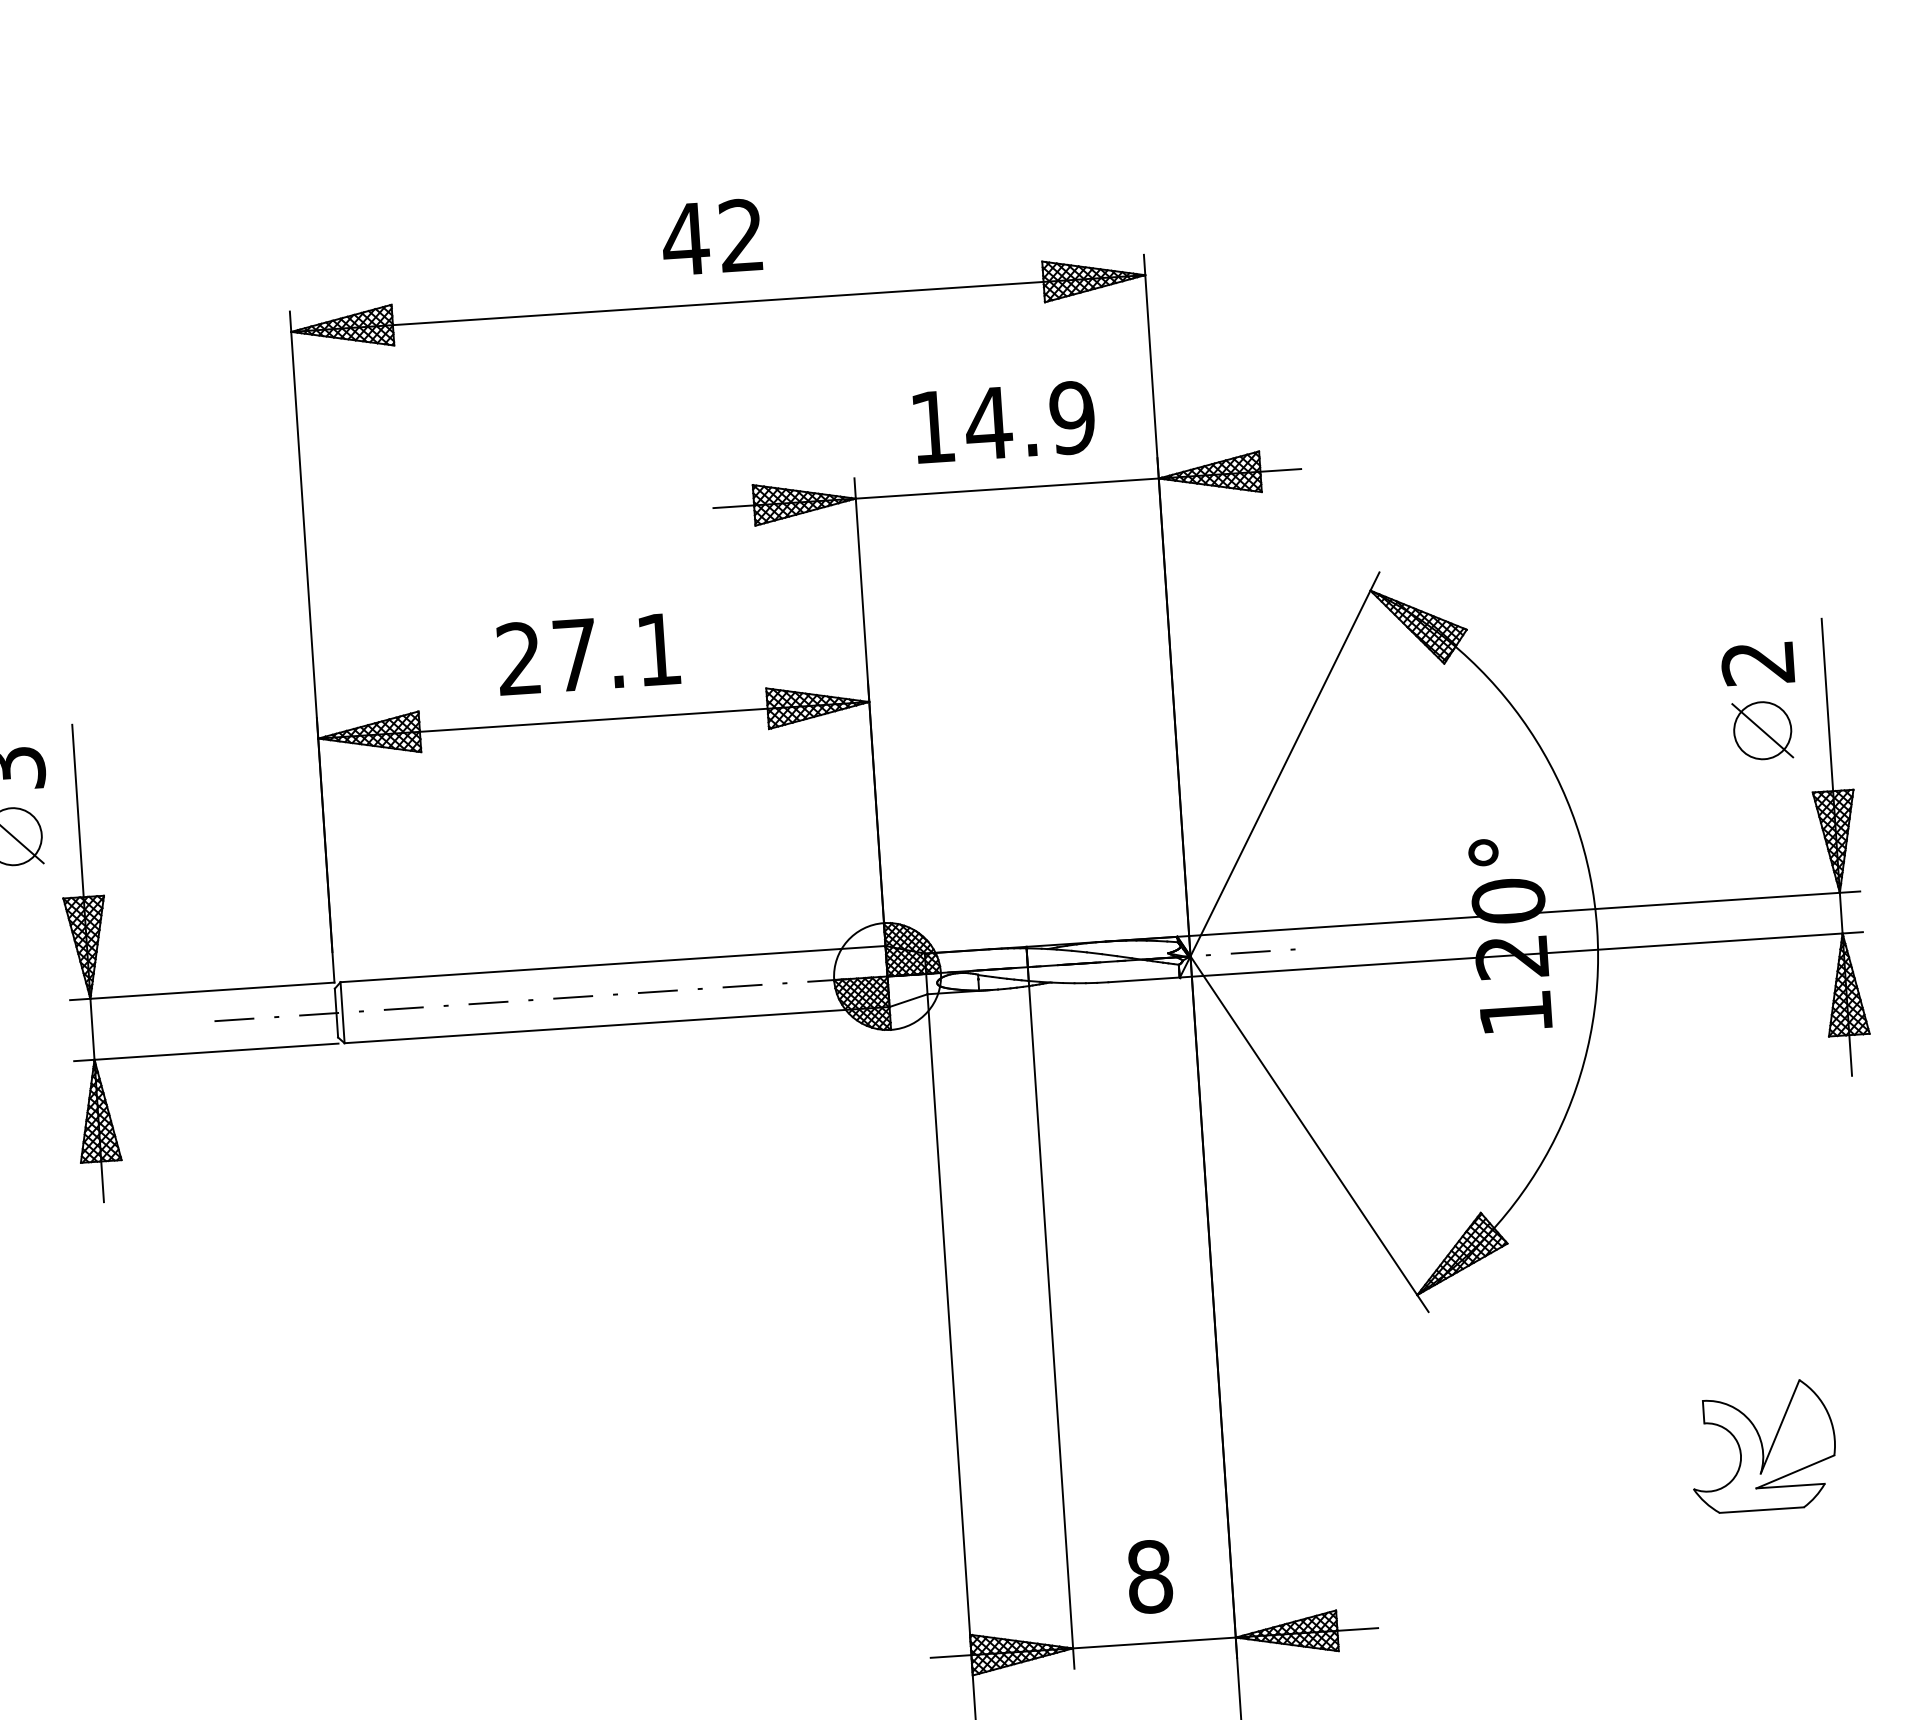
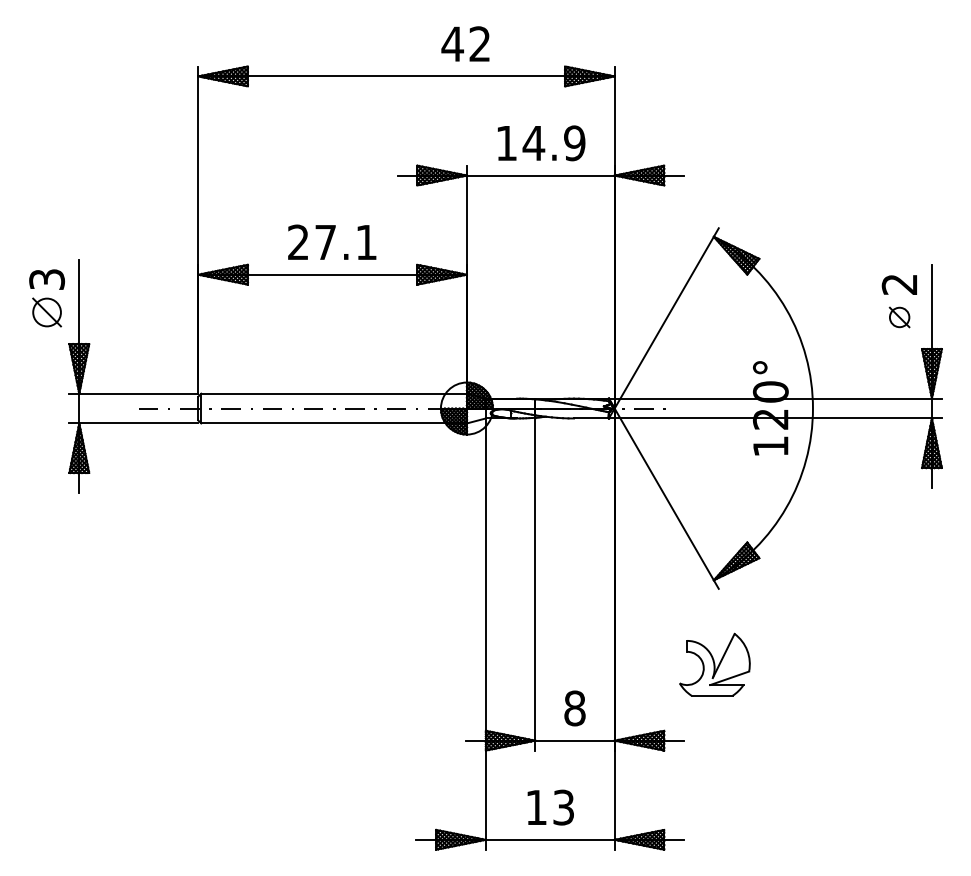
text: (711, 236) -> (465, 43), moved
part: (1762, 730) -> (899, 317), size x0.7
part: (1762, 1445) -> (714, 664), moved

